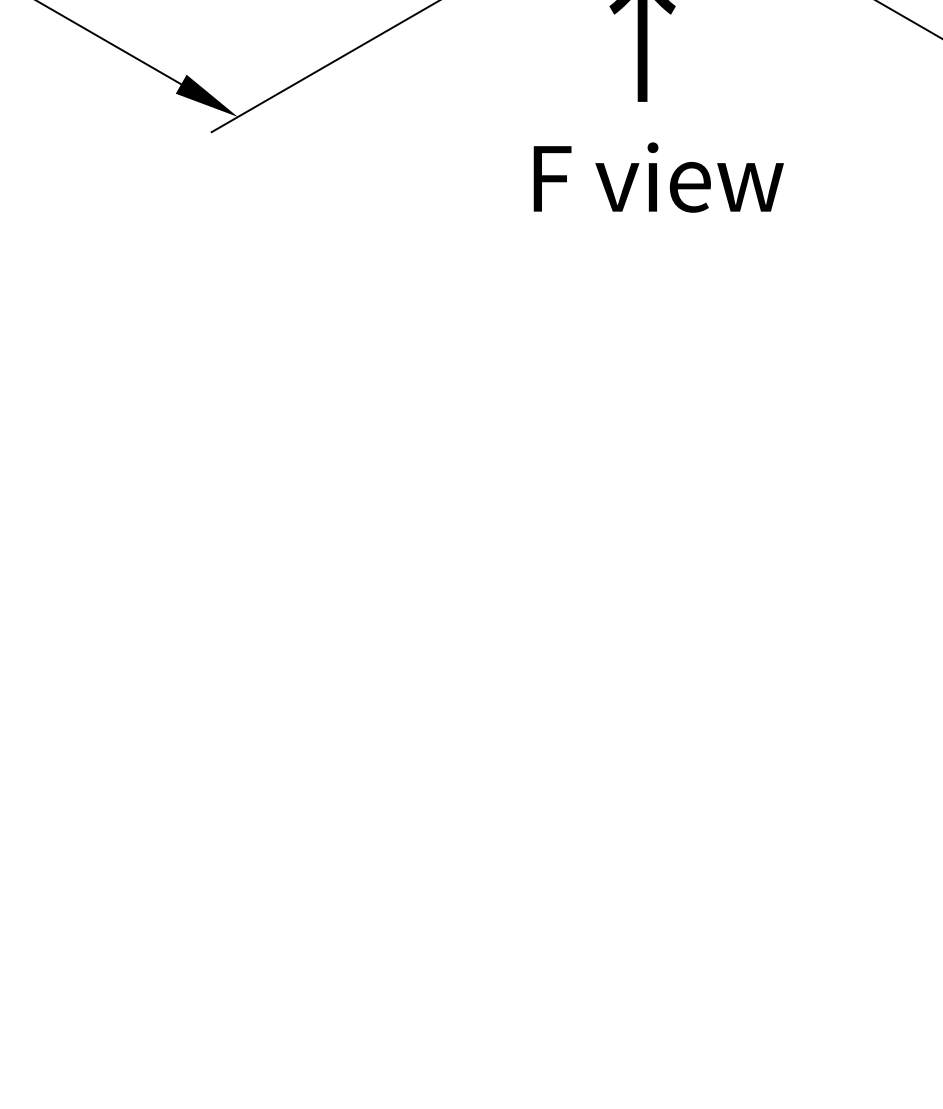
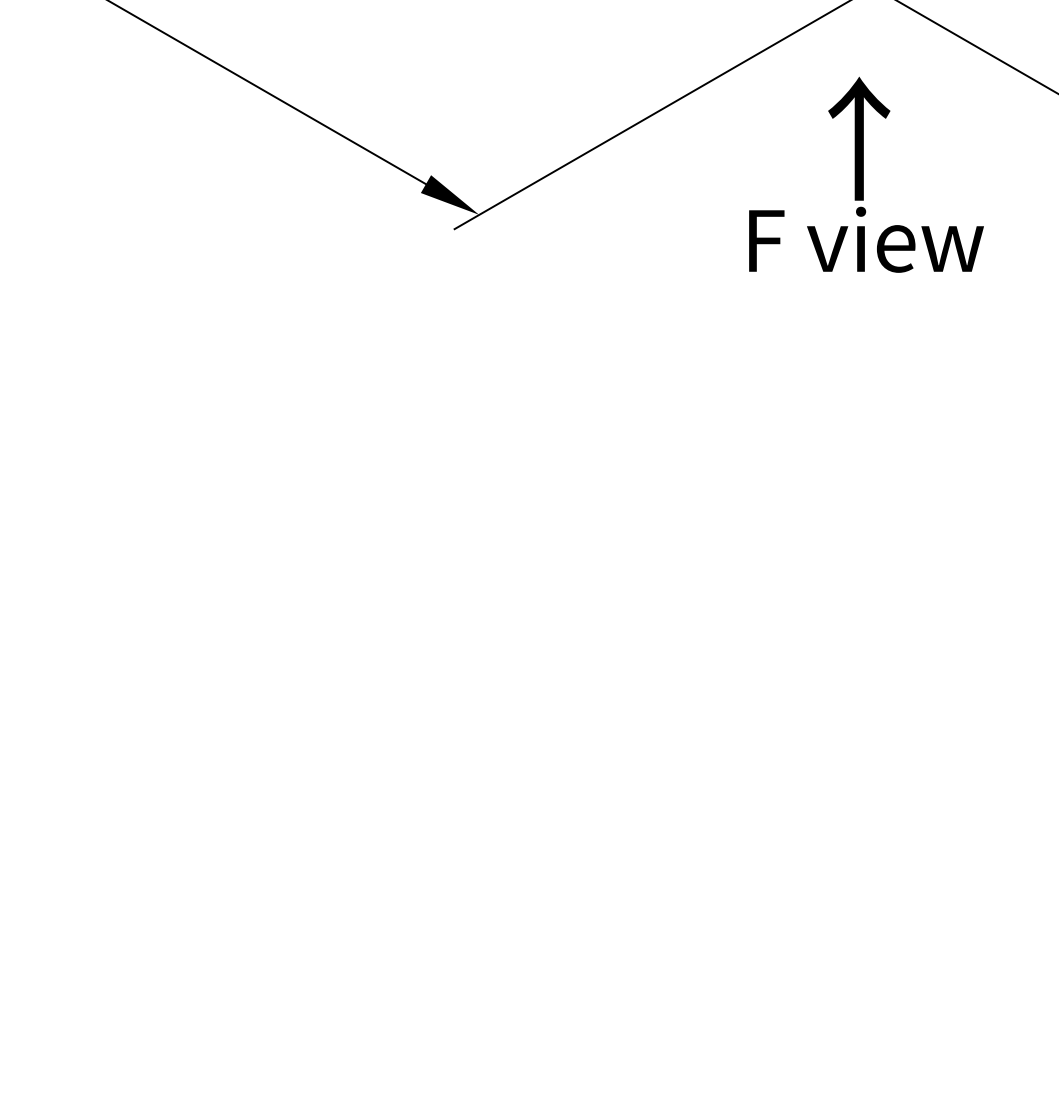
text: (658, 177) -> (866, 239), moved

